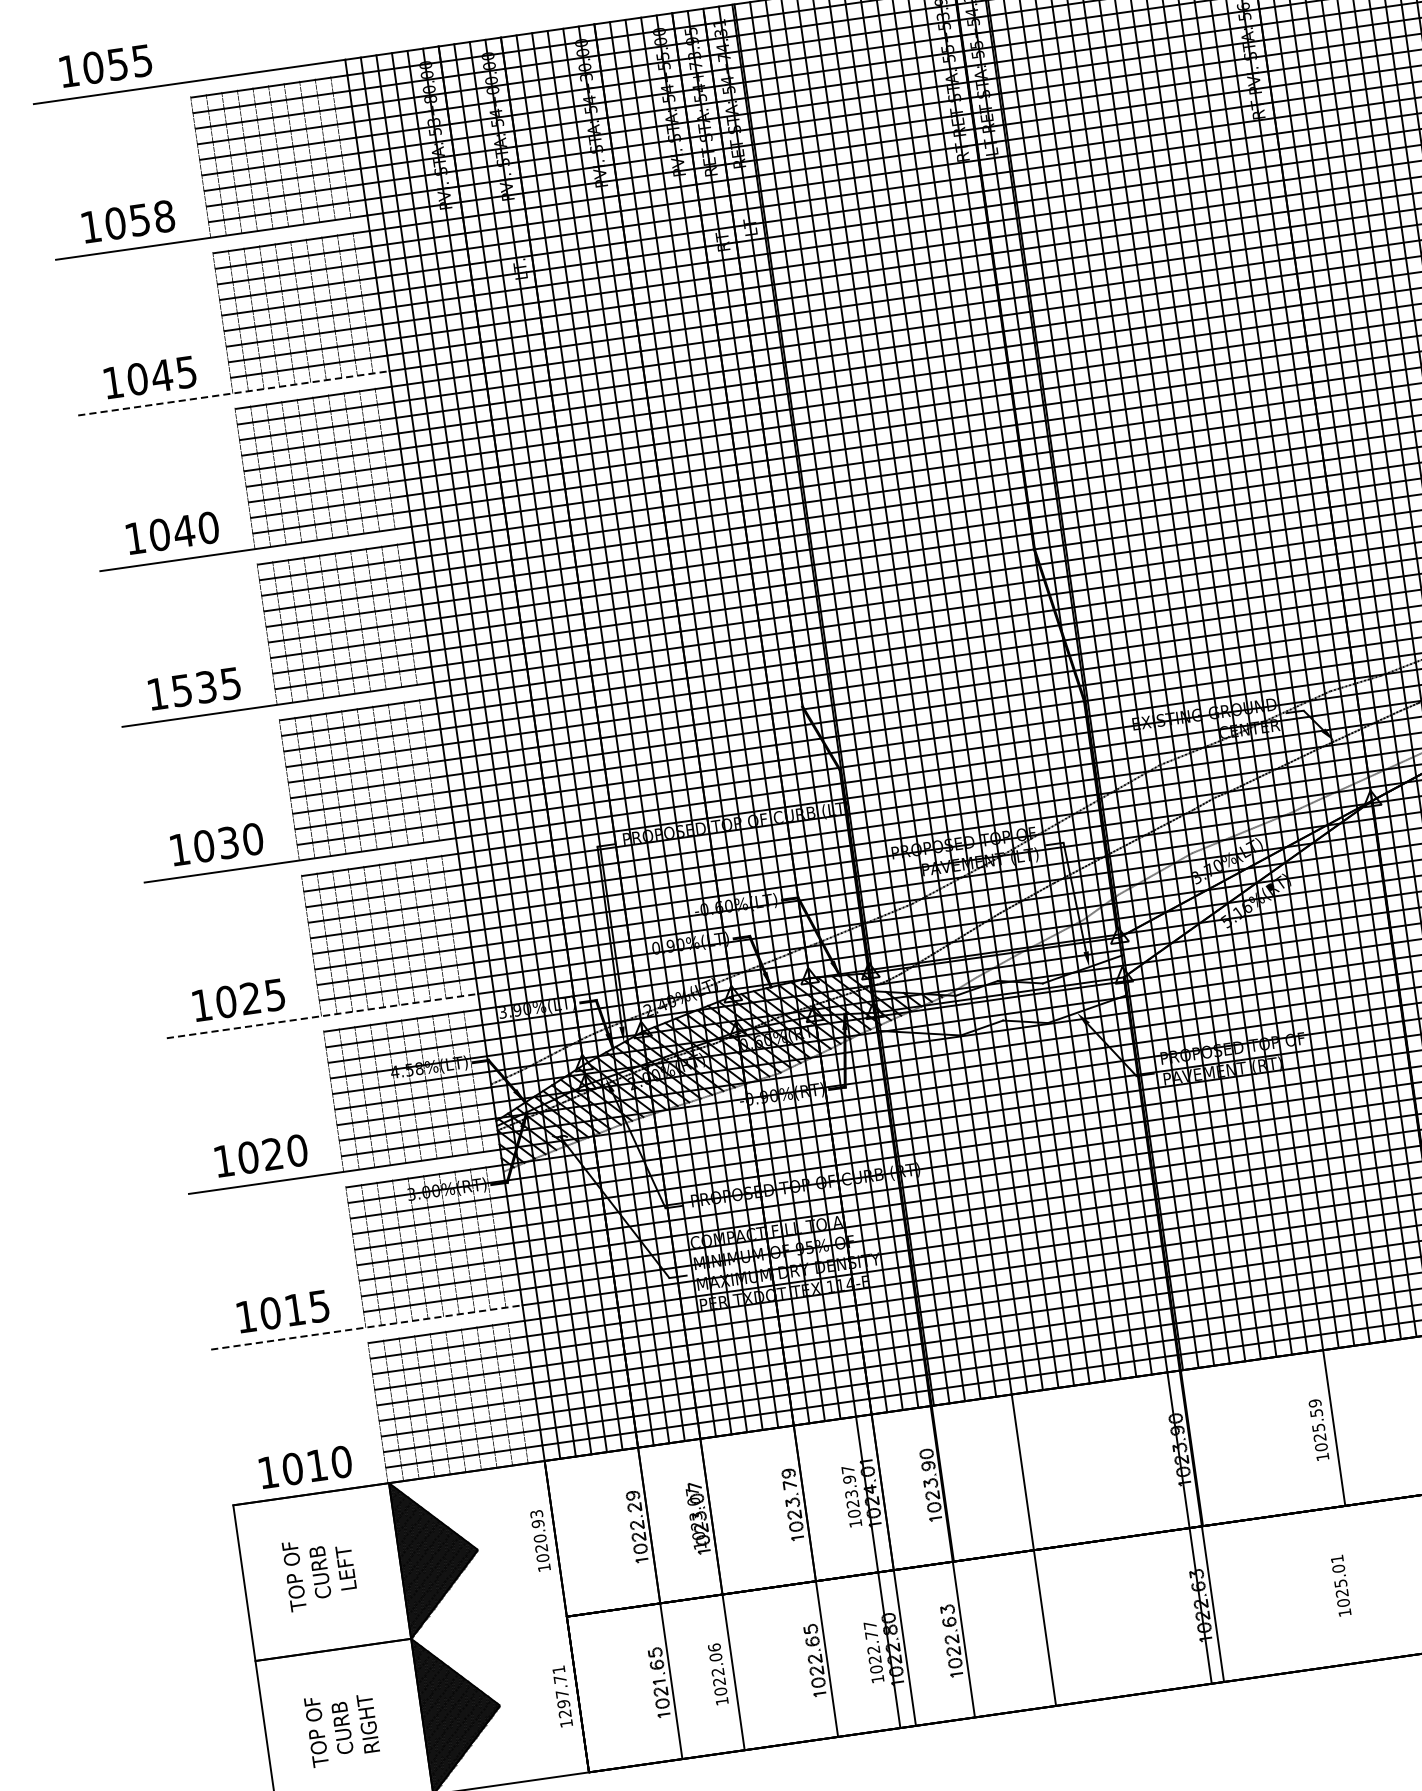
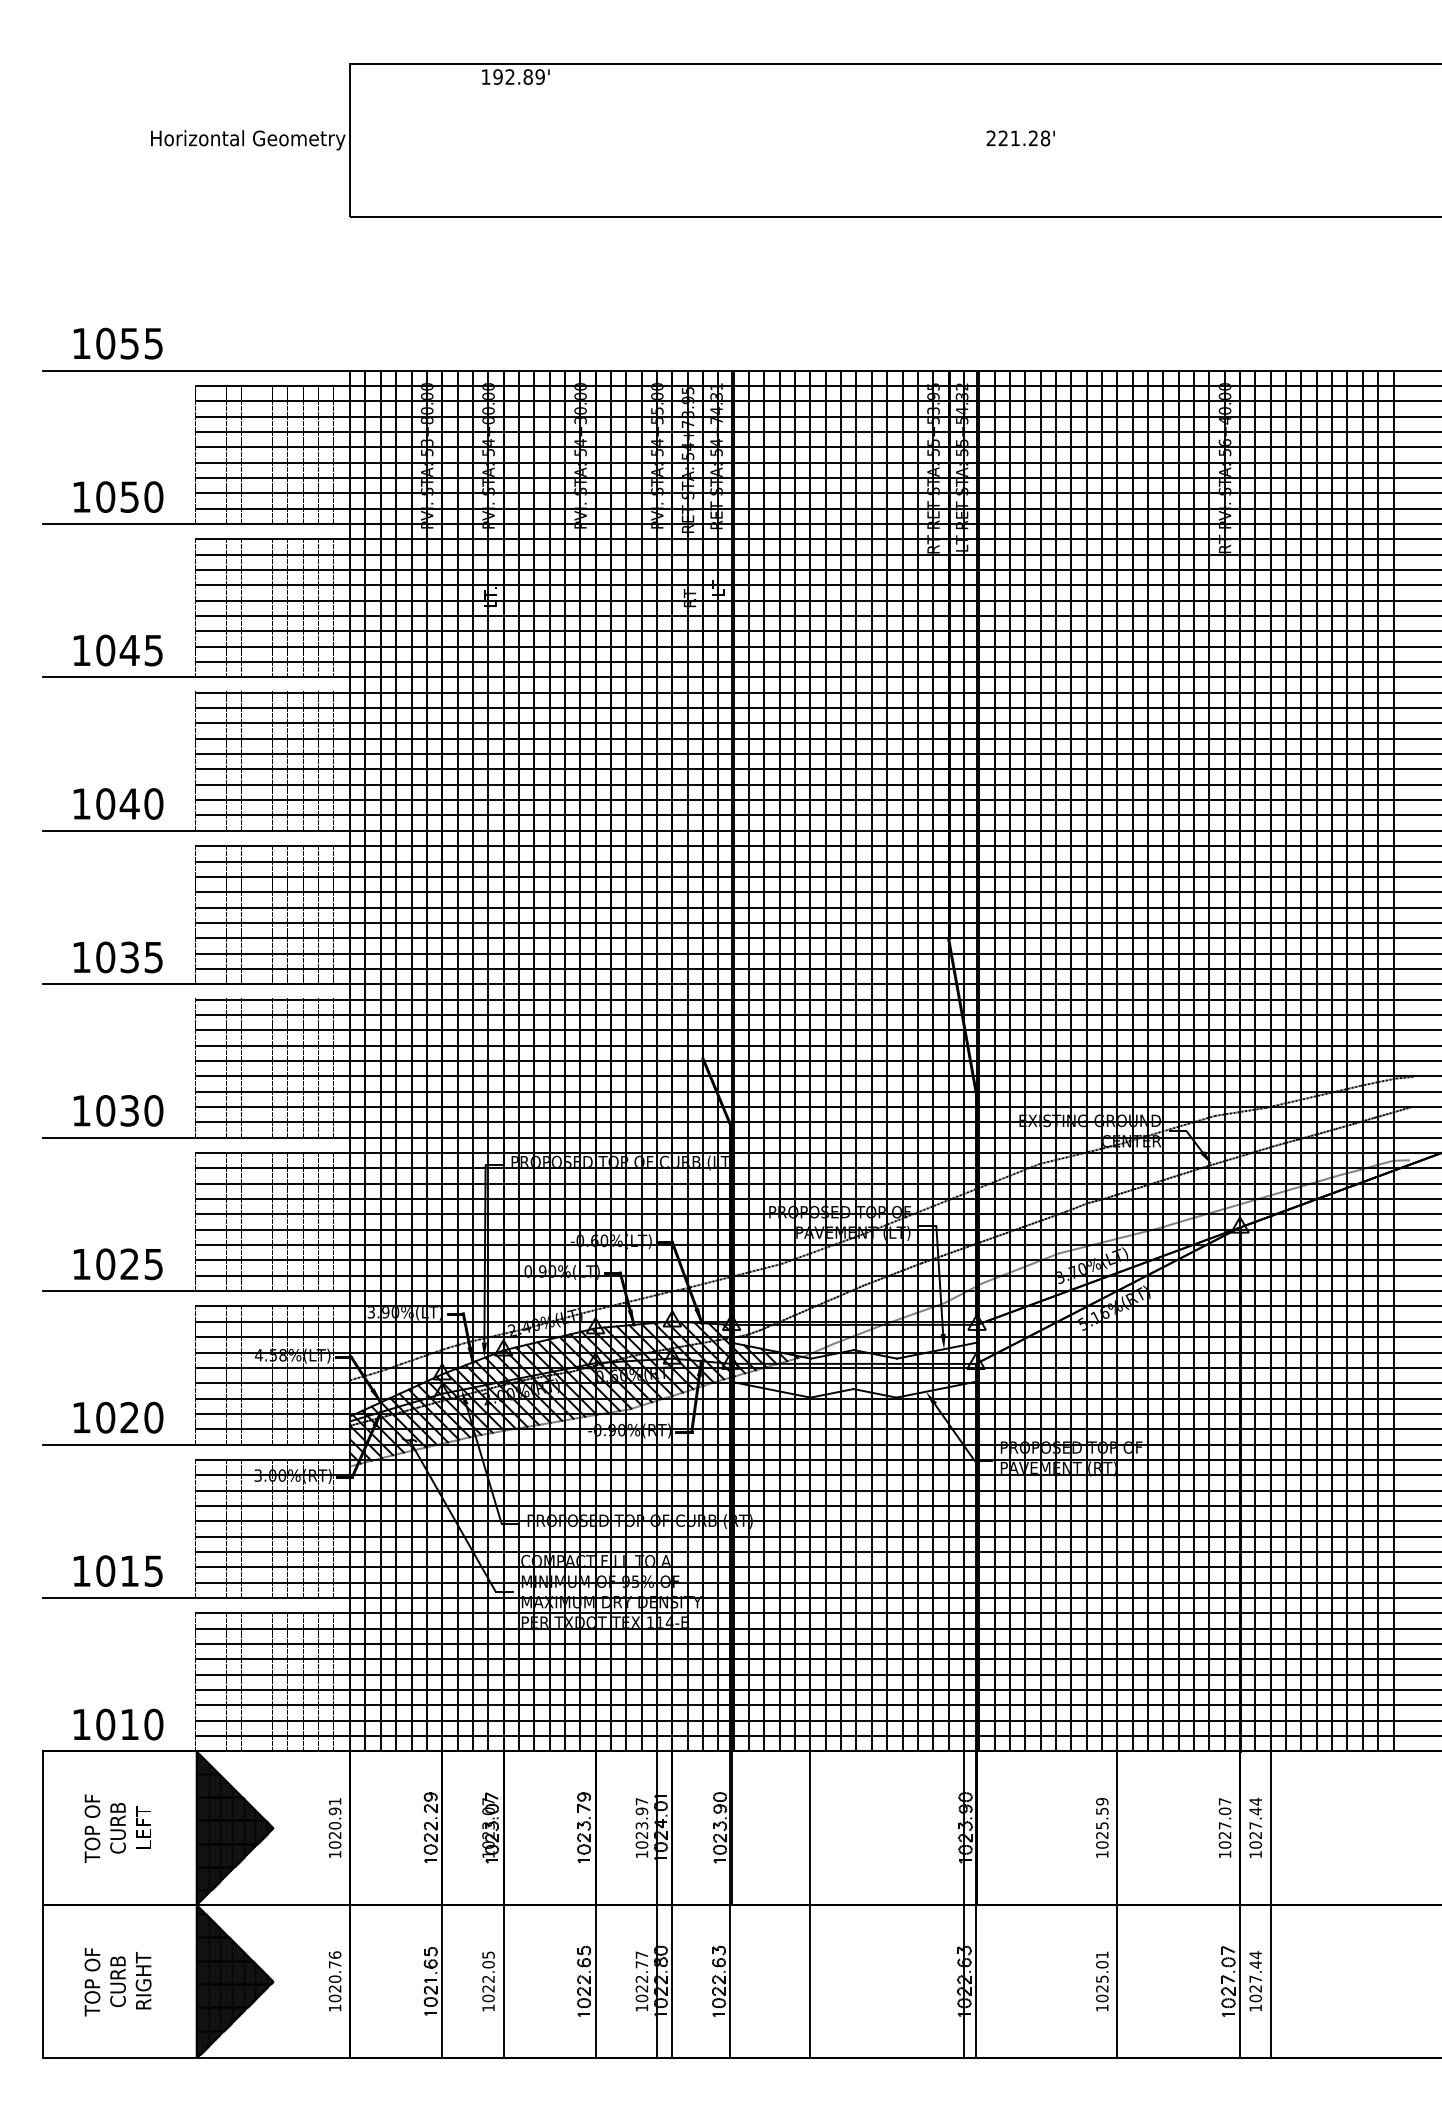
text: (164, 217) -> (153, 497), 1058 -> 1050
line: (234, 393) -> (197, 677), dashed -> solid
text: (181, 690) -> (105, 957), 1535 -> 1035
line: (323, 1016) -> (197, 1291), dashed -> solid
line: (367, 1327) -> (197, 1598), dashed -> solid
text: (536, 1514) -> (334, 1801), 1020.93 -> 1020.91
line: (1356, 1583) -> (1117, 1981), added
line: (489, 1627) -> (273, 1904), added
text: (714, 1647) -> (488, 1954), 1022.06 -> 1022.05
text: (561, 1691) -> (334, 1976), 1297.71 -> 1020.76

